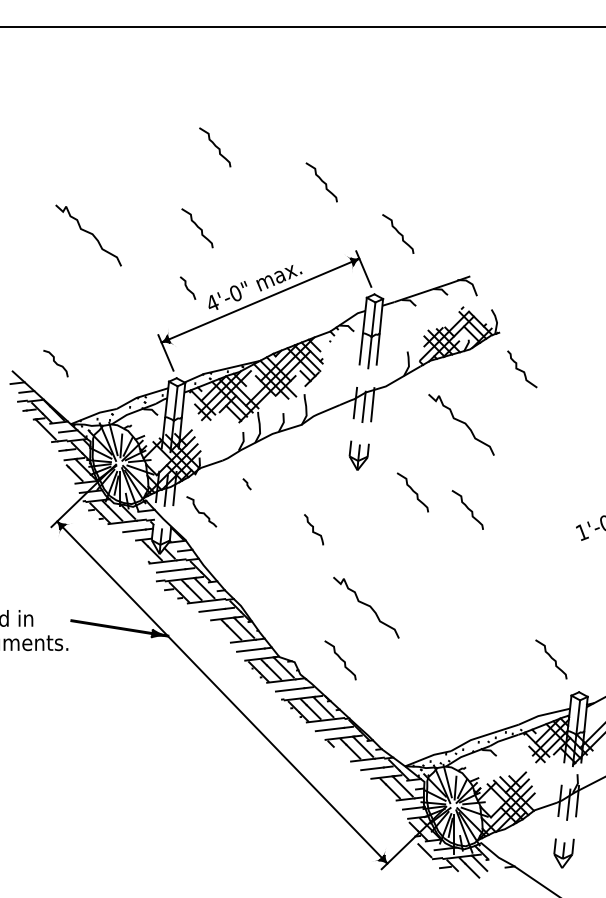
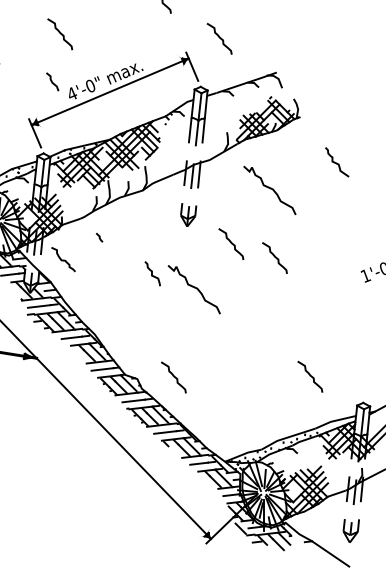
curve: (521, 369) -> (336, 162), moved
curve: (367, 606) -> (195, 288), moved
curve: (551, 659) -> (310, 376), moved

